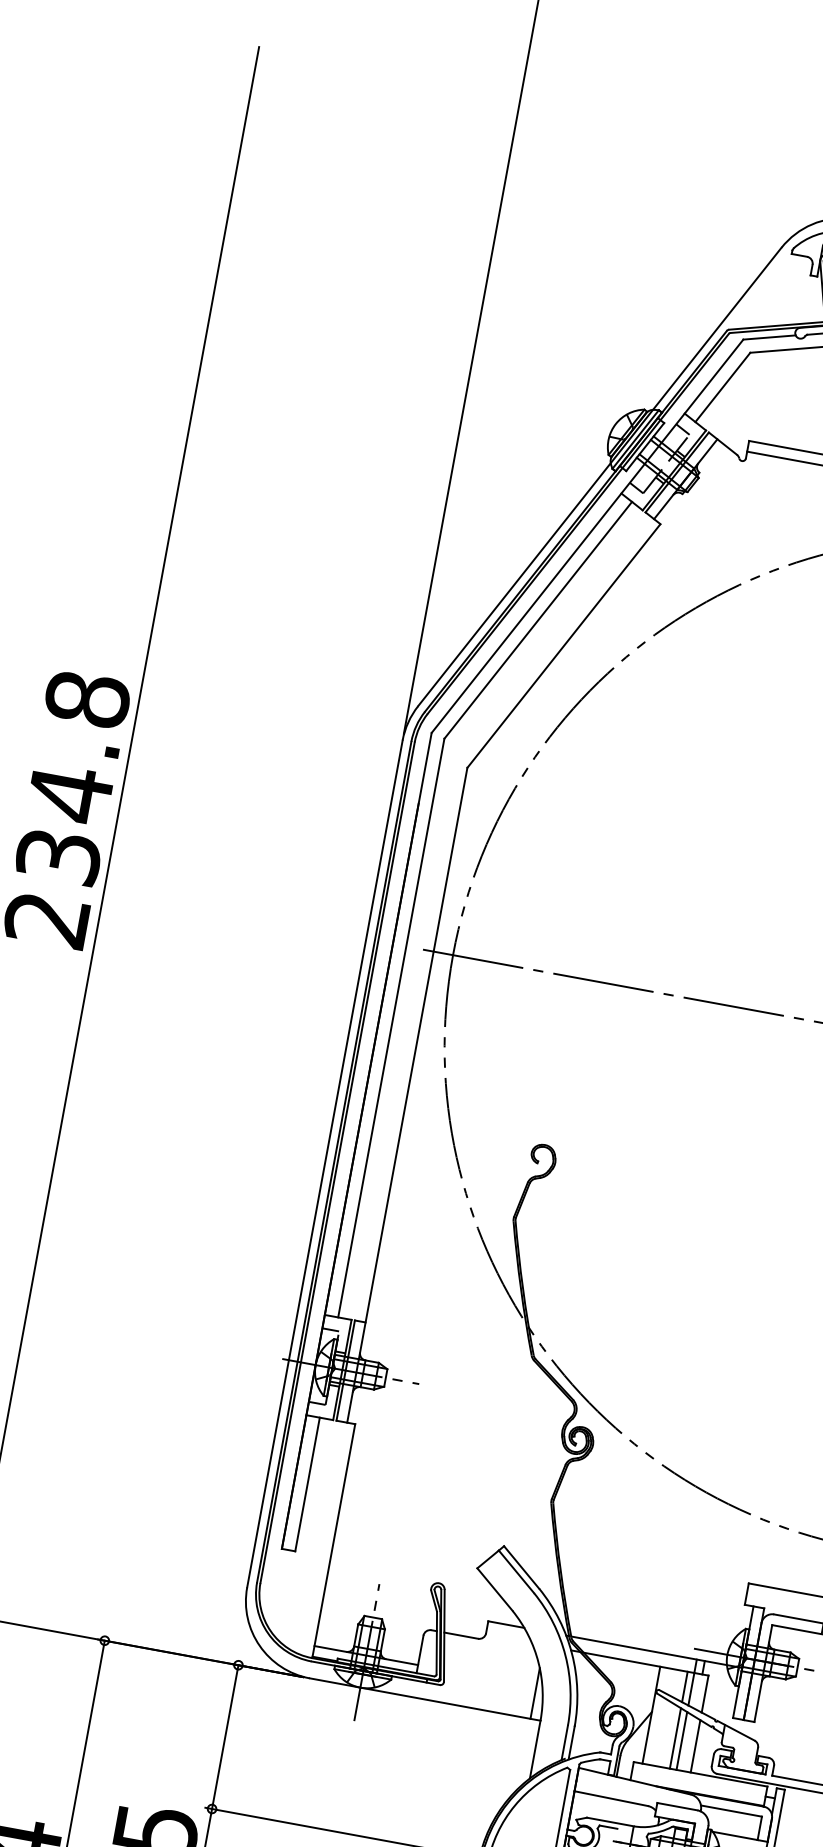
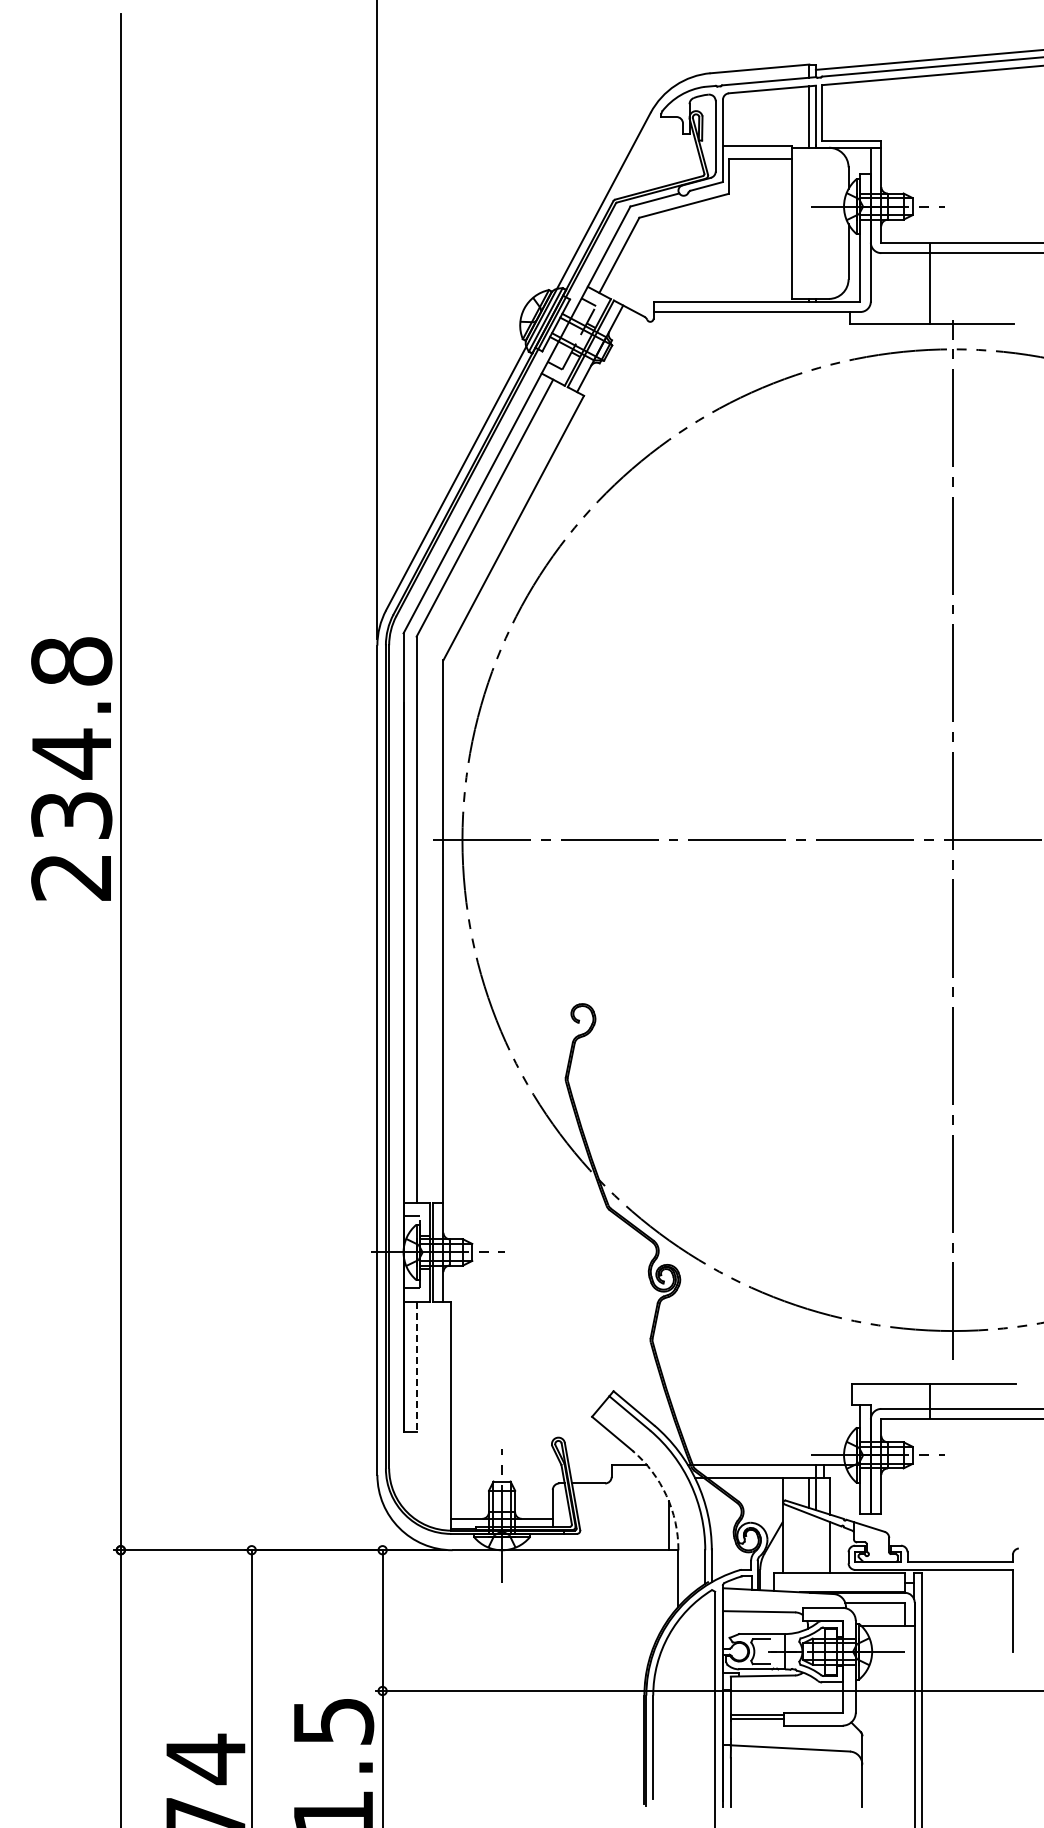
line: (307, 1485) -> (416, 1367), solid -> dashed
arc: (538, 1662) -> (666, 1495), solid -> dashed
line: (675, 1738) -> (809, 1543), removed
line: (681, 1740) -> (815, 1544), removed

